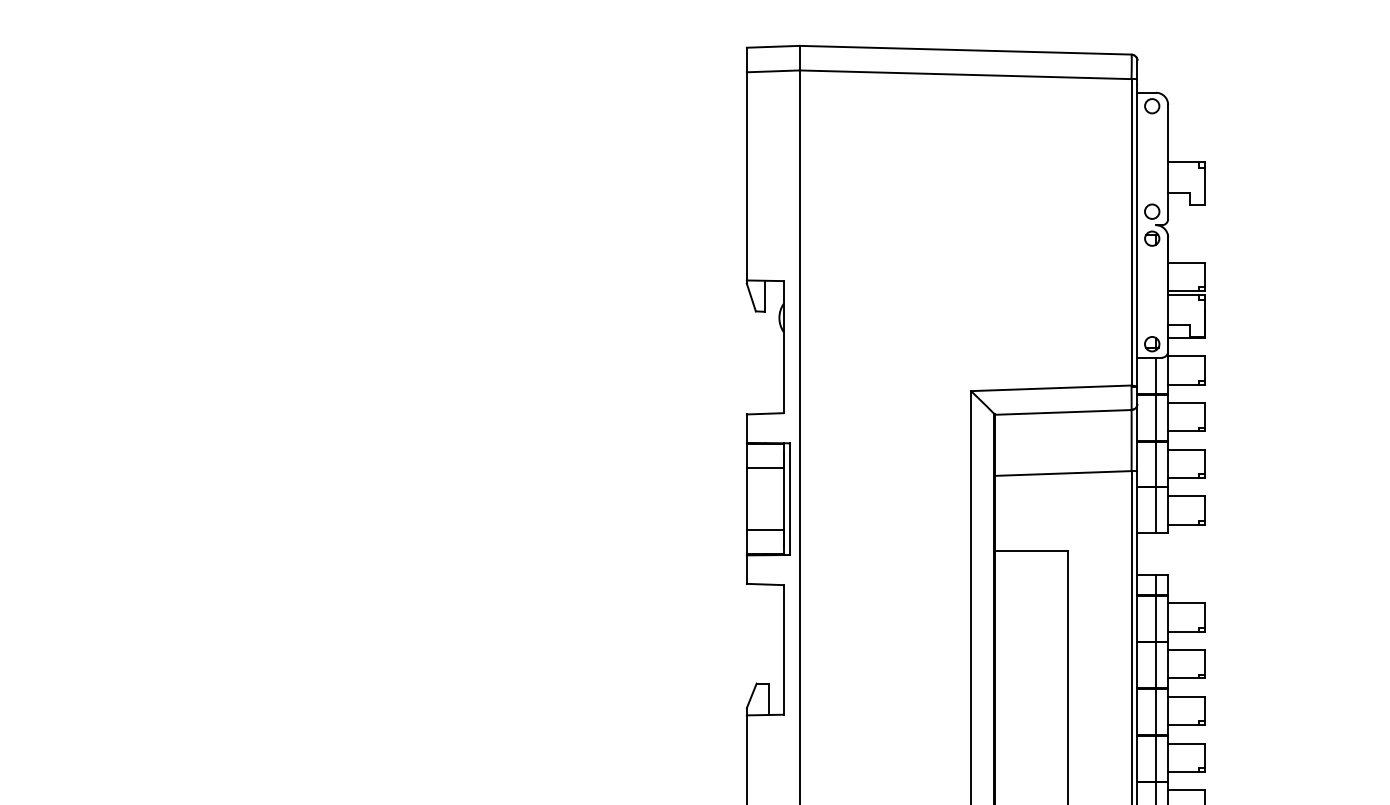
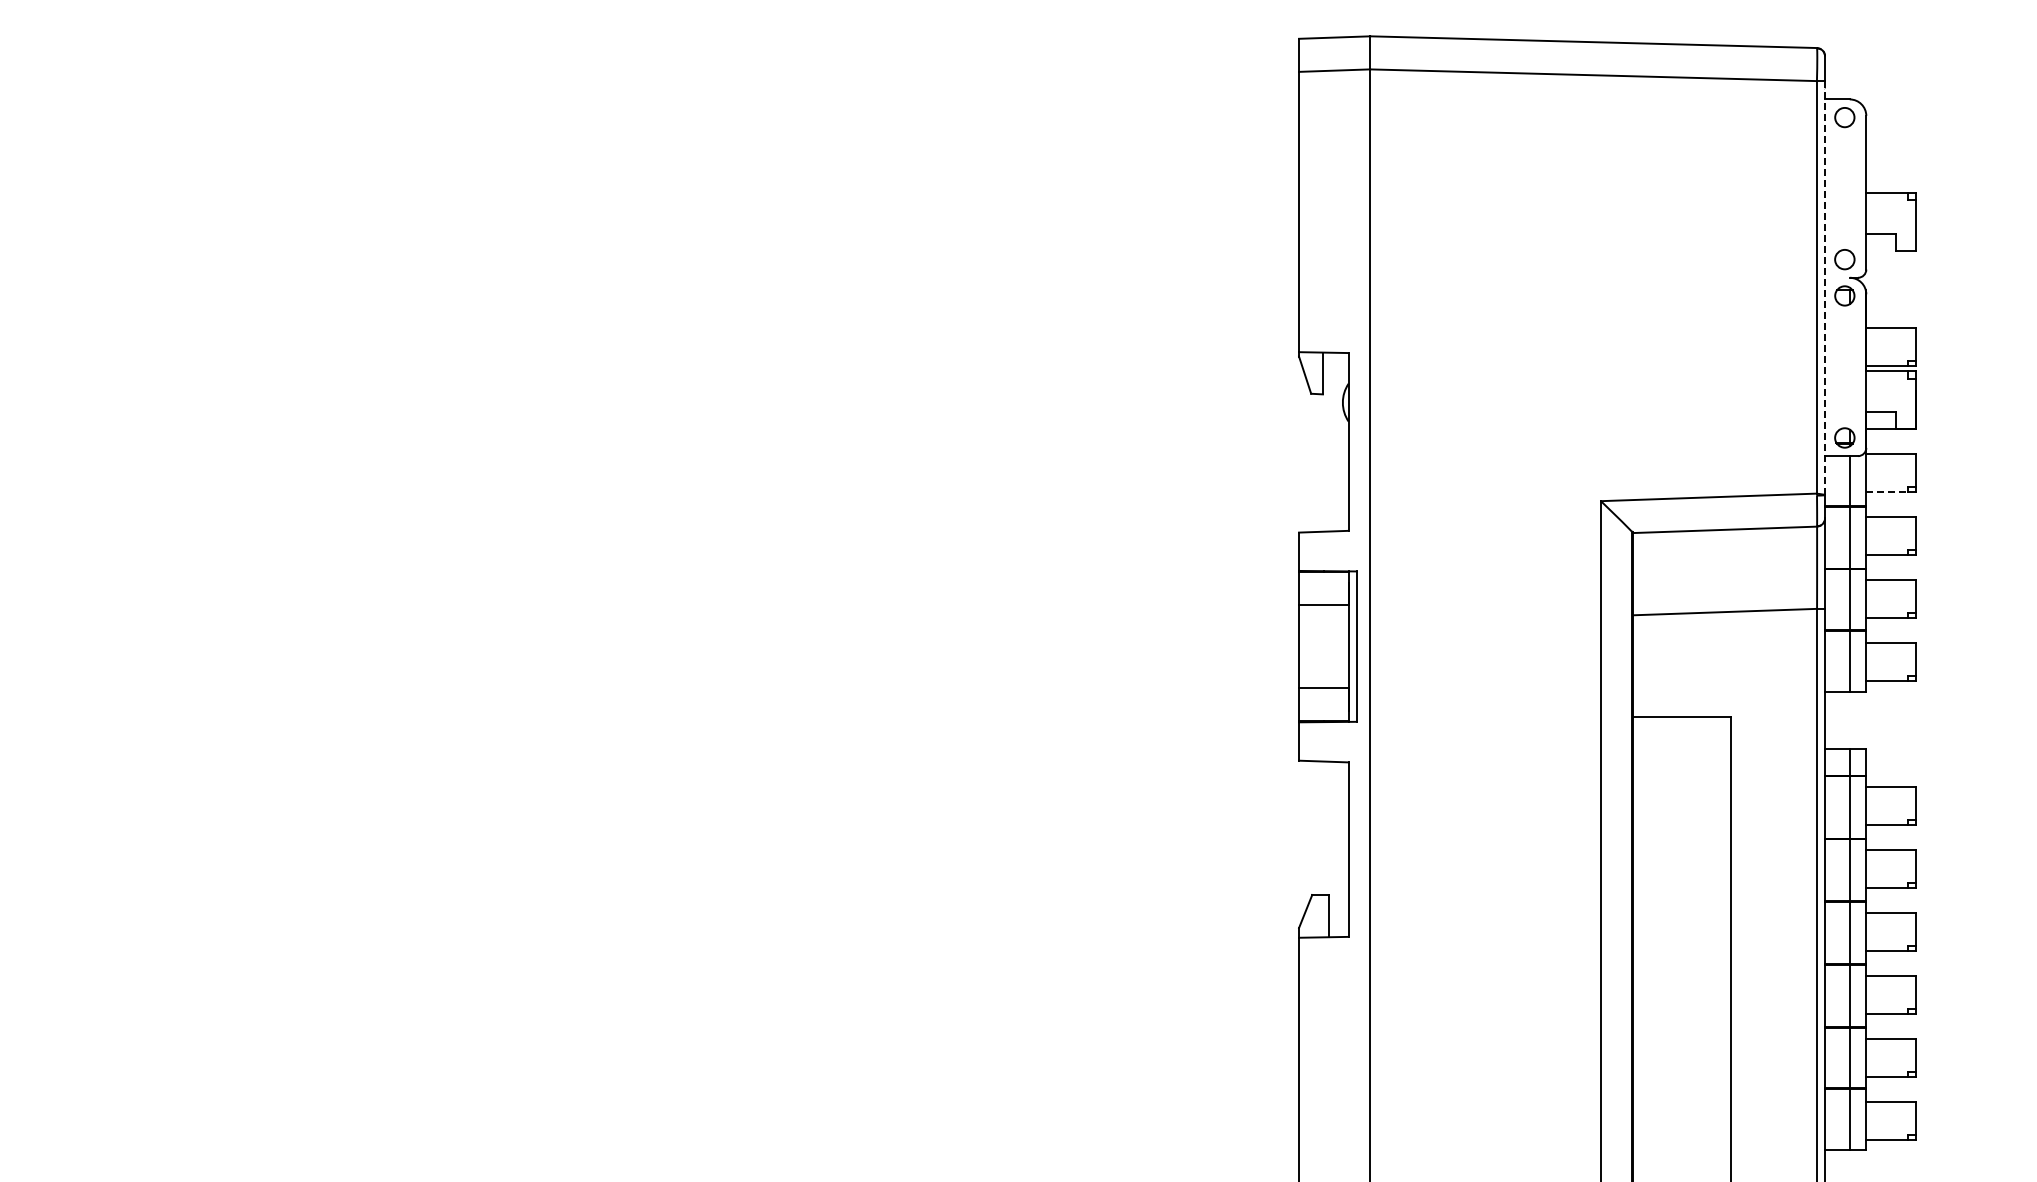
line: (1137, 233) -> (1825, 288), solid -> dashed
line: (1183, 384) -> (1886, 492), solid -> dashed

